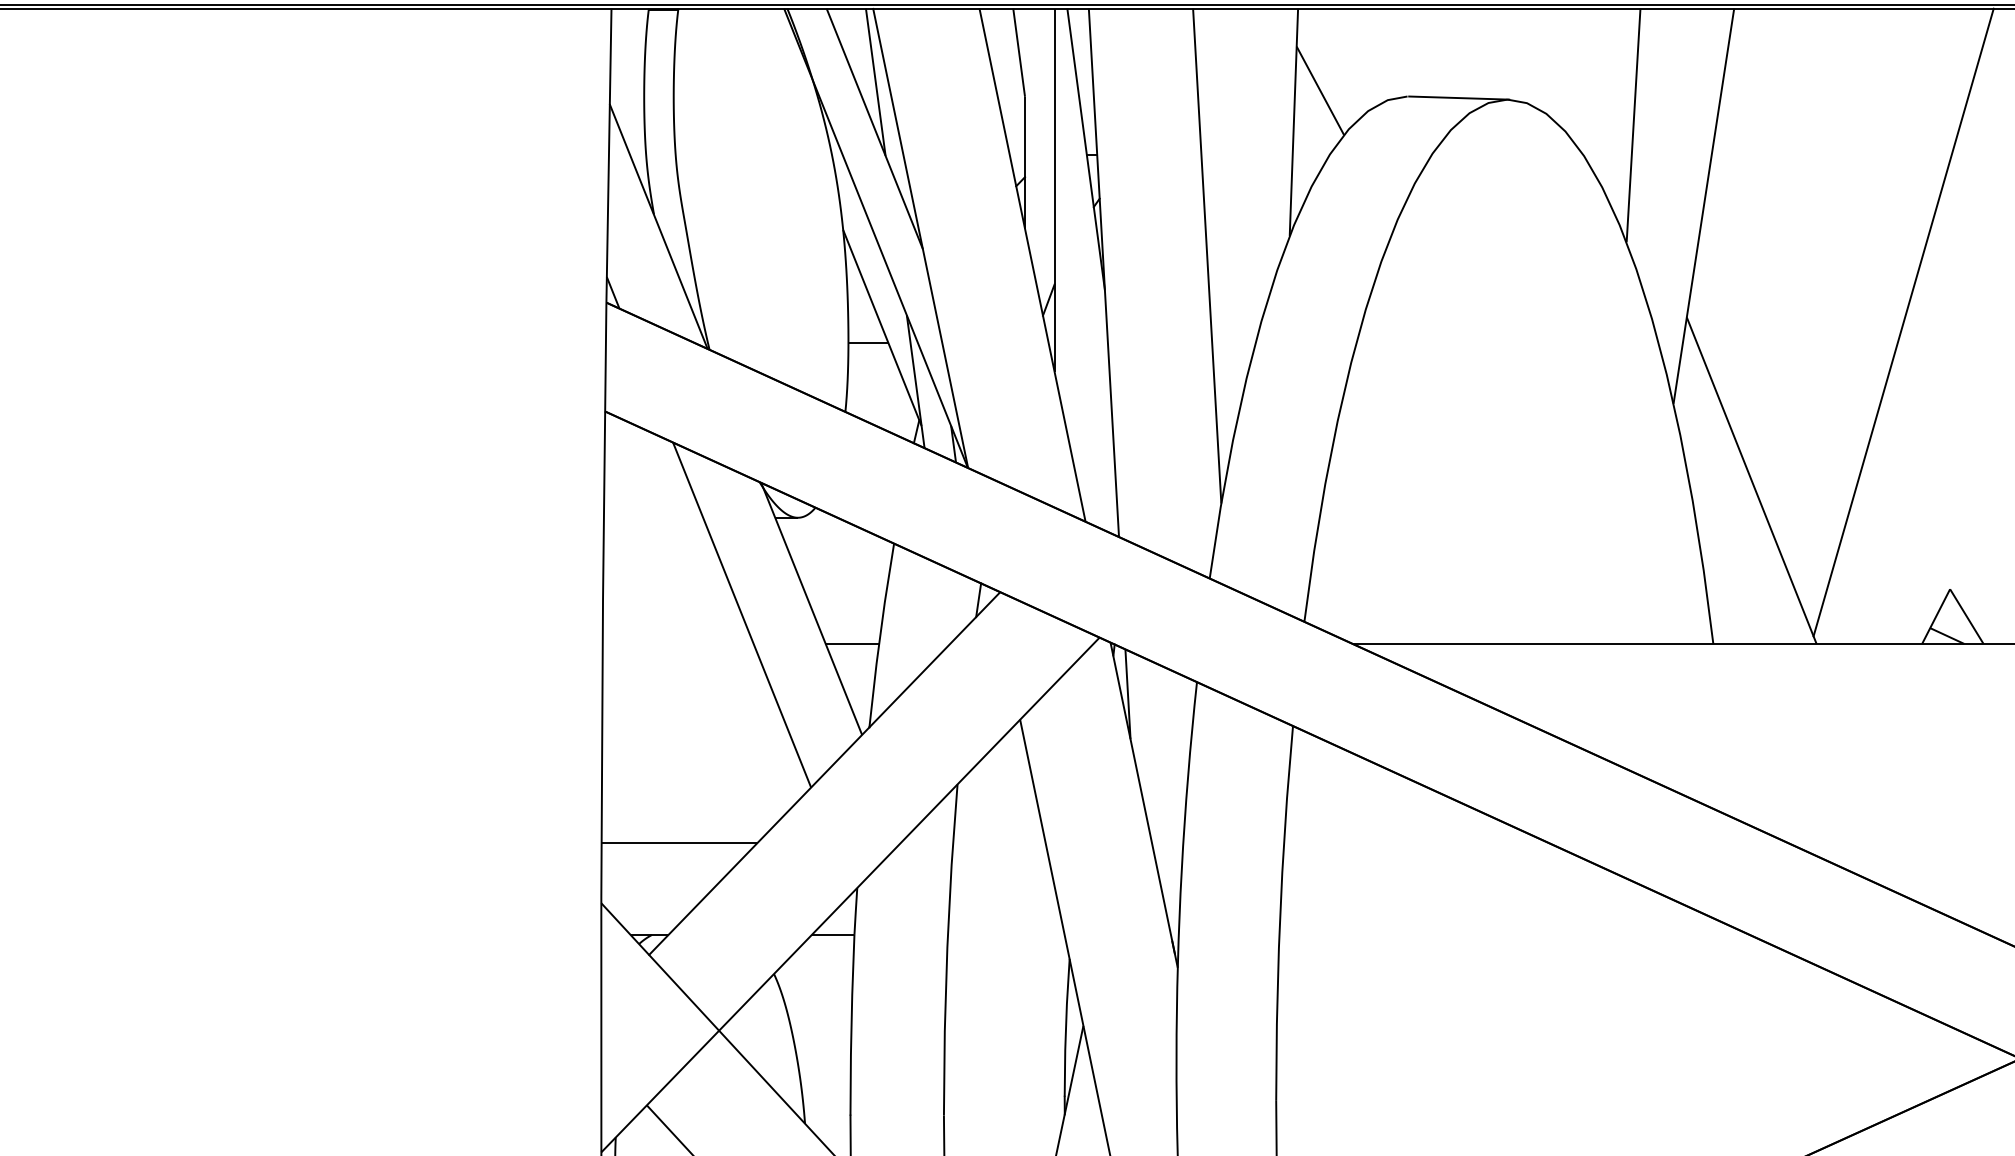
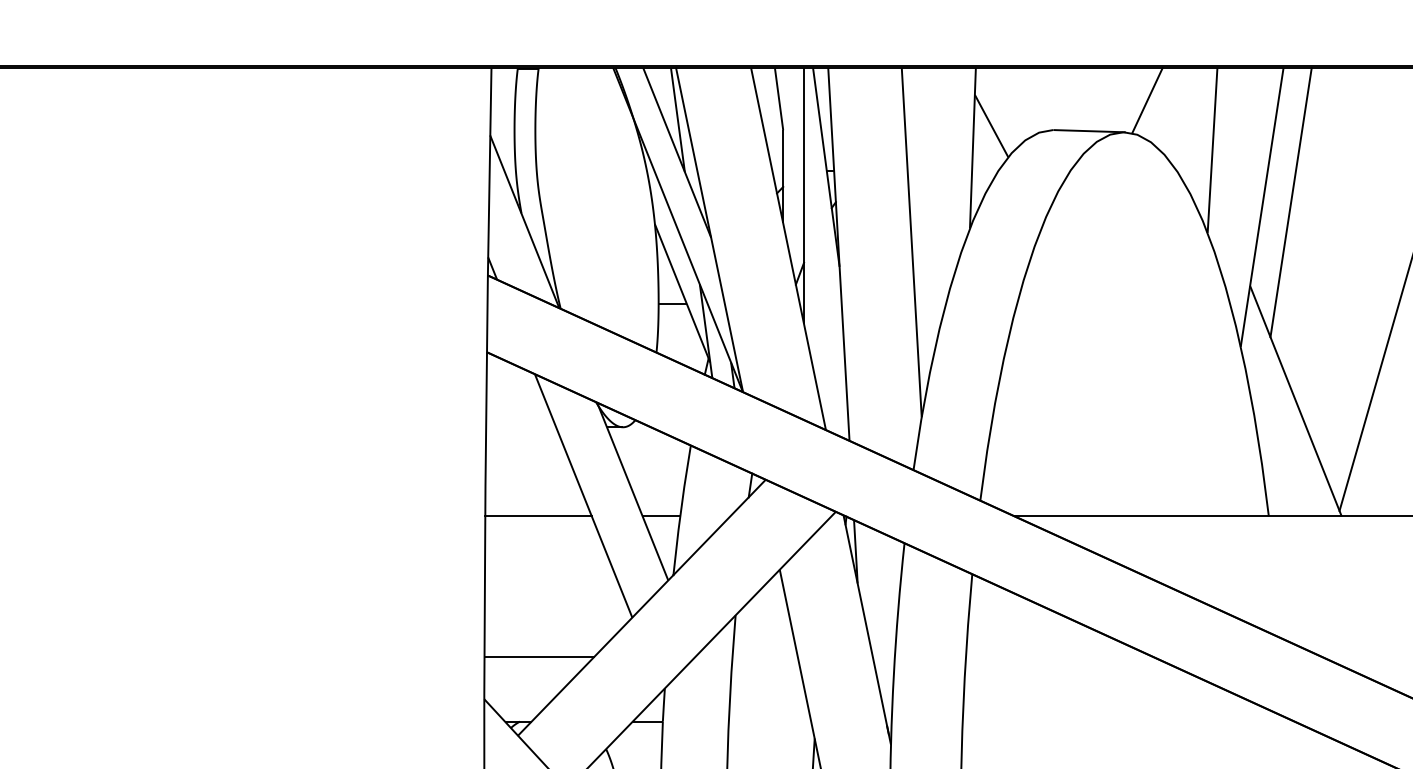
line: (1540, 54) -> (1146, 100), added
line: (1744, 199) -> (1290, 202), added
line: (677, 643) -> (538, 515), added

